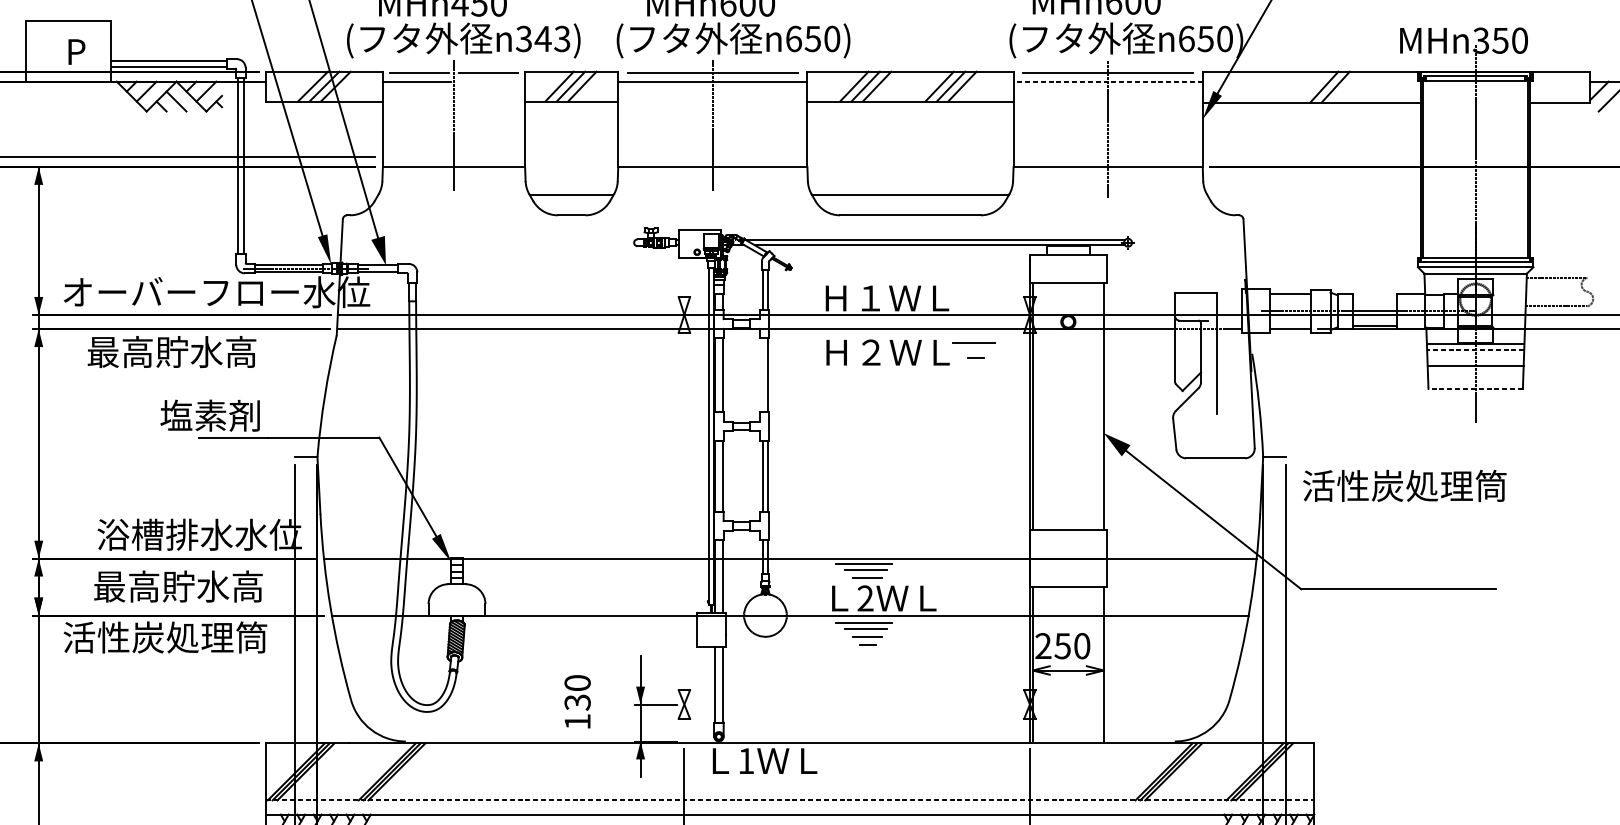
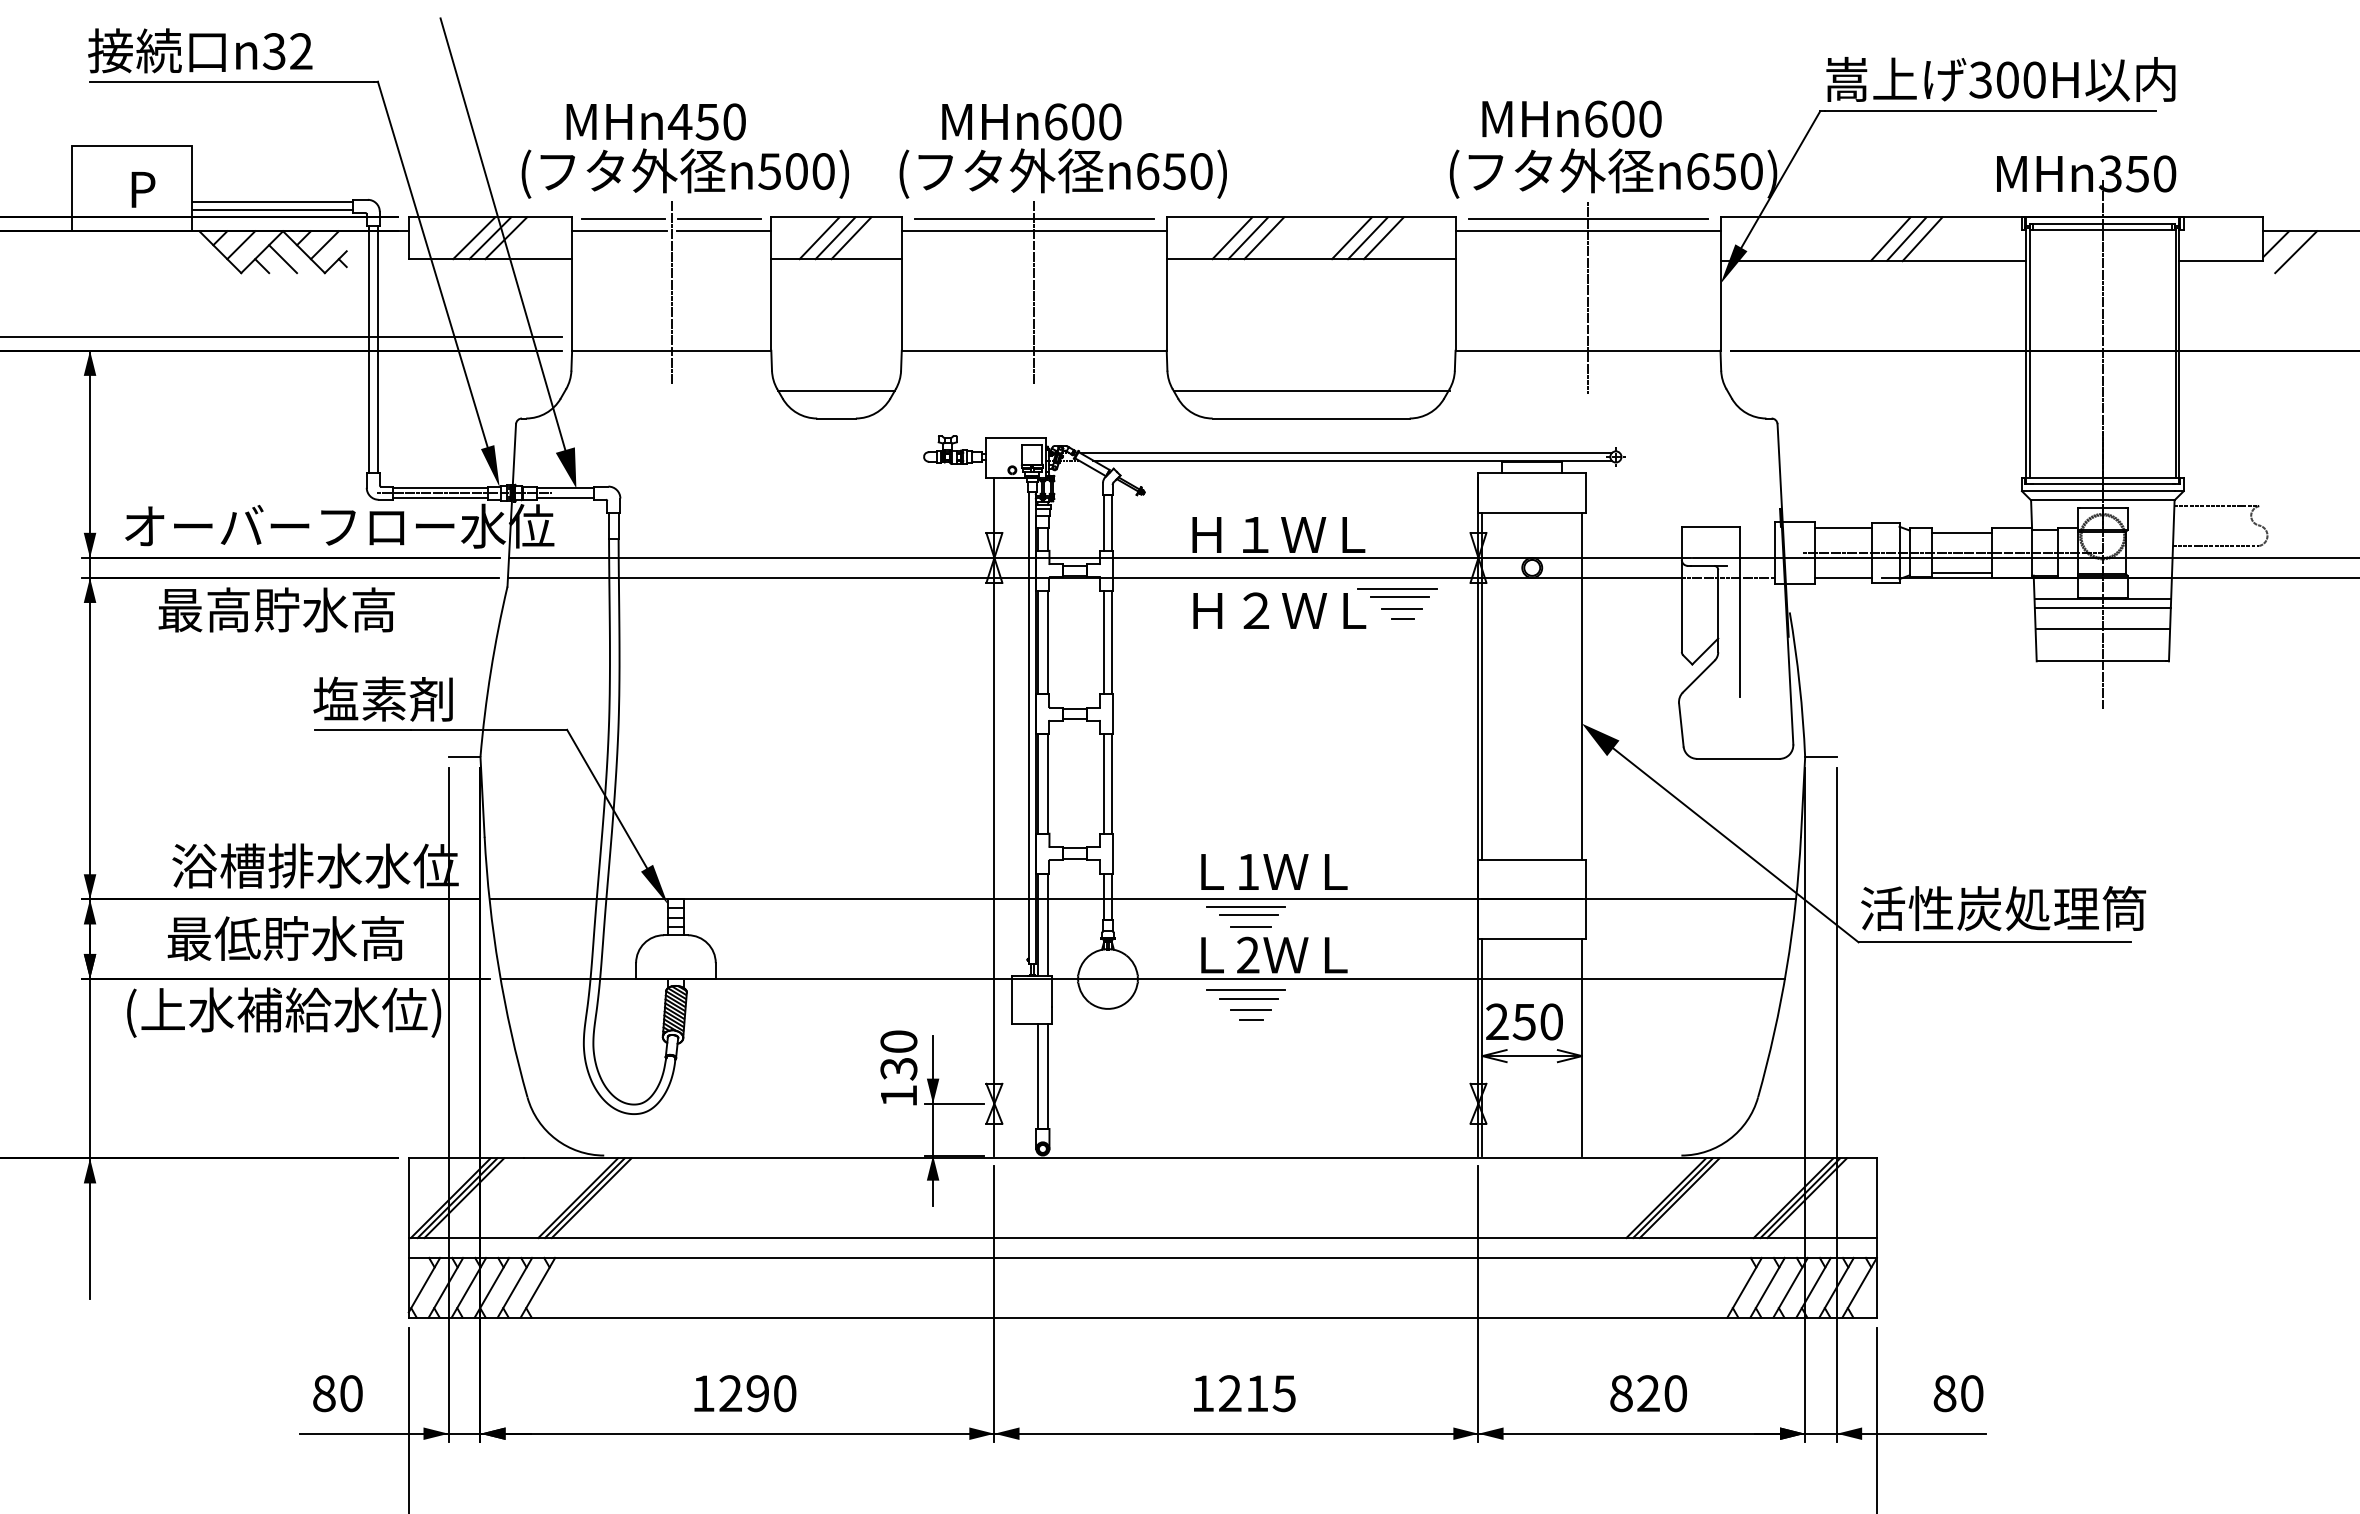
text: (543, 38) -> (796, 171), 343) -> 500)
line: (490, 81) -> (723, 231), added
line: (1107, 81) -> (1587, 231), dashed -> solid
line: (1346, 87) -> (1922, 239), added
line: (1374, 297) -> (1961, 533), added
line: (972, 336) -> (1397, 588), added
line: (975, 350) -> (1402, 608), added
line: (1475, 350) -> (2102, 607), dashed -> solid
line: (762, 375) -> (1104, 642), added
line: (1475, 388) -> (2102, 661), dashed -> solid
text: (209, 415) -> (382, 698), moved
text: (1404, 485) -> (2003, 908), moved
line: (684, 499) -> (994, 816), added
text: (144, 586) -> (237, 938), 最高貯水高 -> 最低貯水高
text: (176, 639) -> (283, 1012), 活性炭処理筒 -> (上水補給水位)
text: (577, 701) -> (898, 1067), moved
text: (765, 760) -> (1274, 871), moved
line: (790, 800) -> (1143, 1238), dashed -> solid

